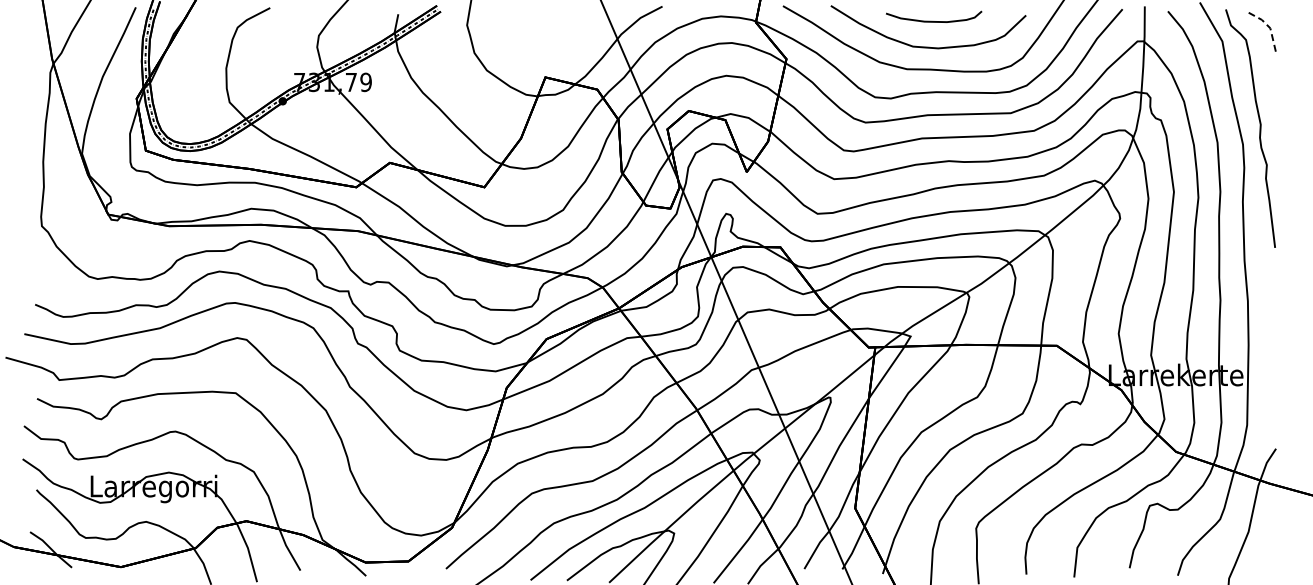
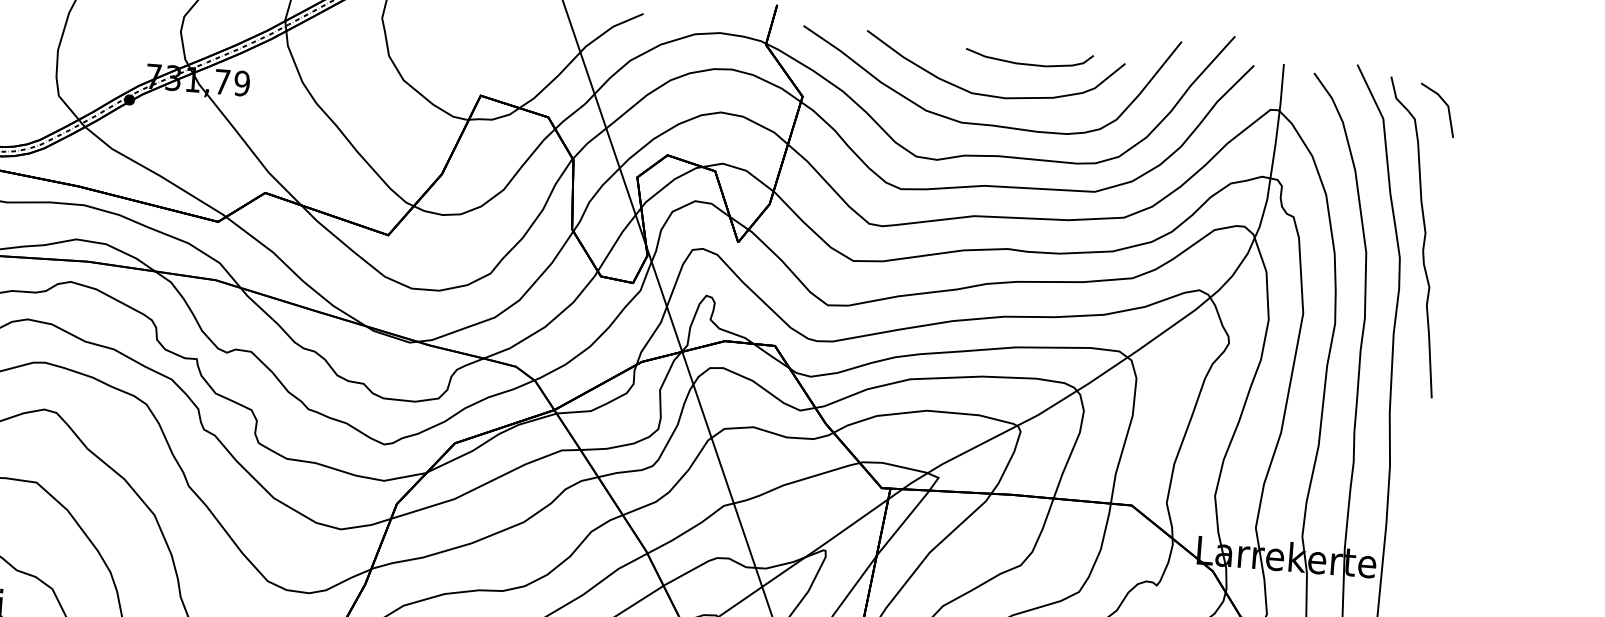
curve: (932, 20) -> (1027, 62), moved
line: (1268, 26) -> (1446, 103), dashed -> solid

